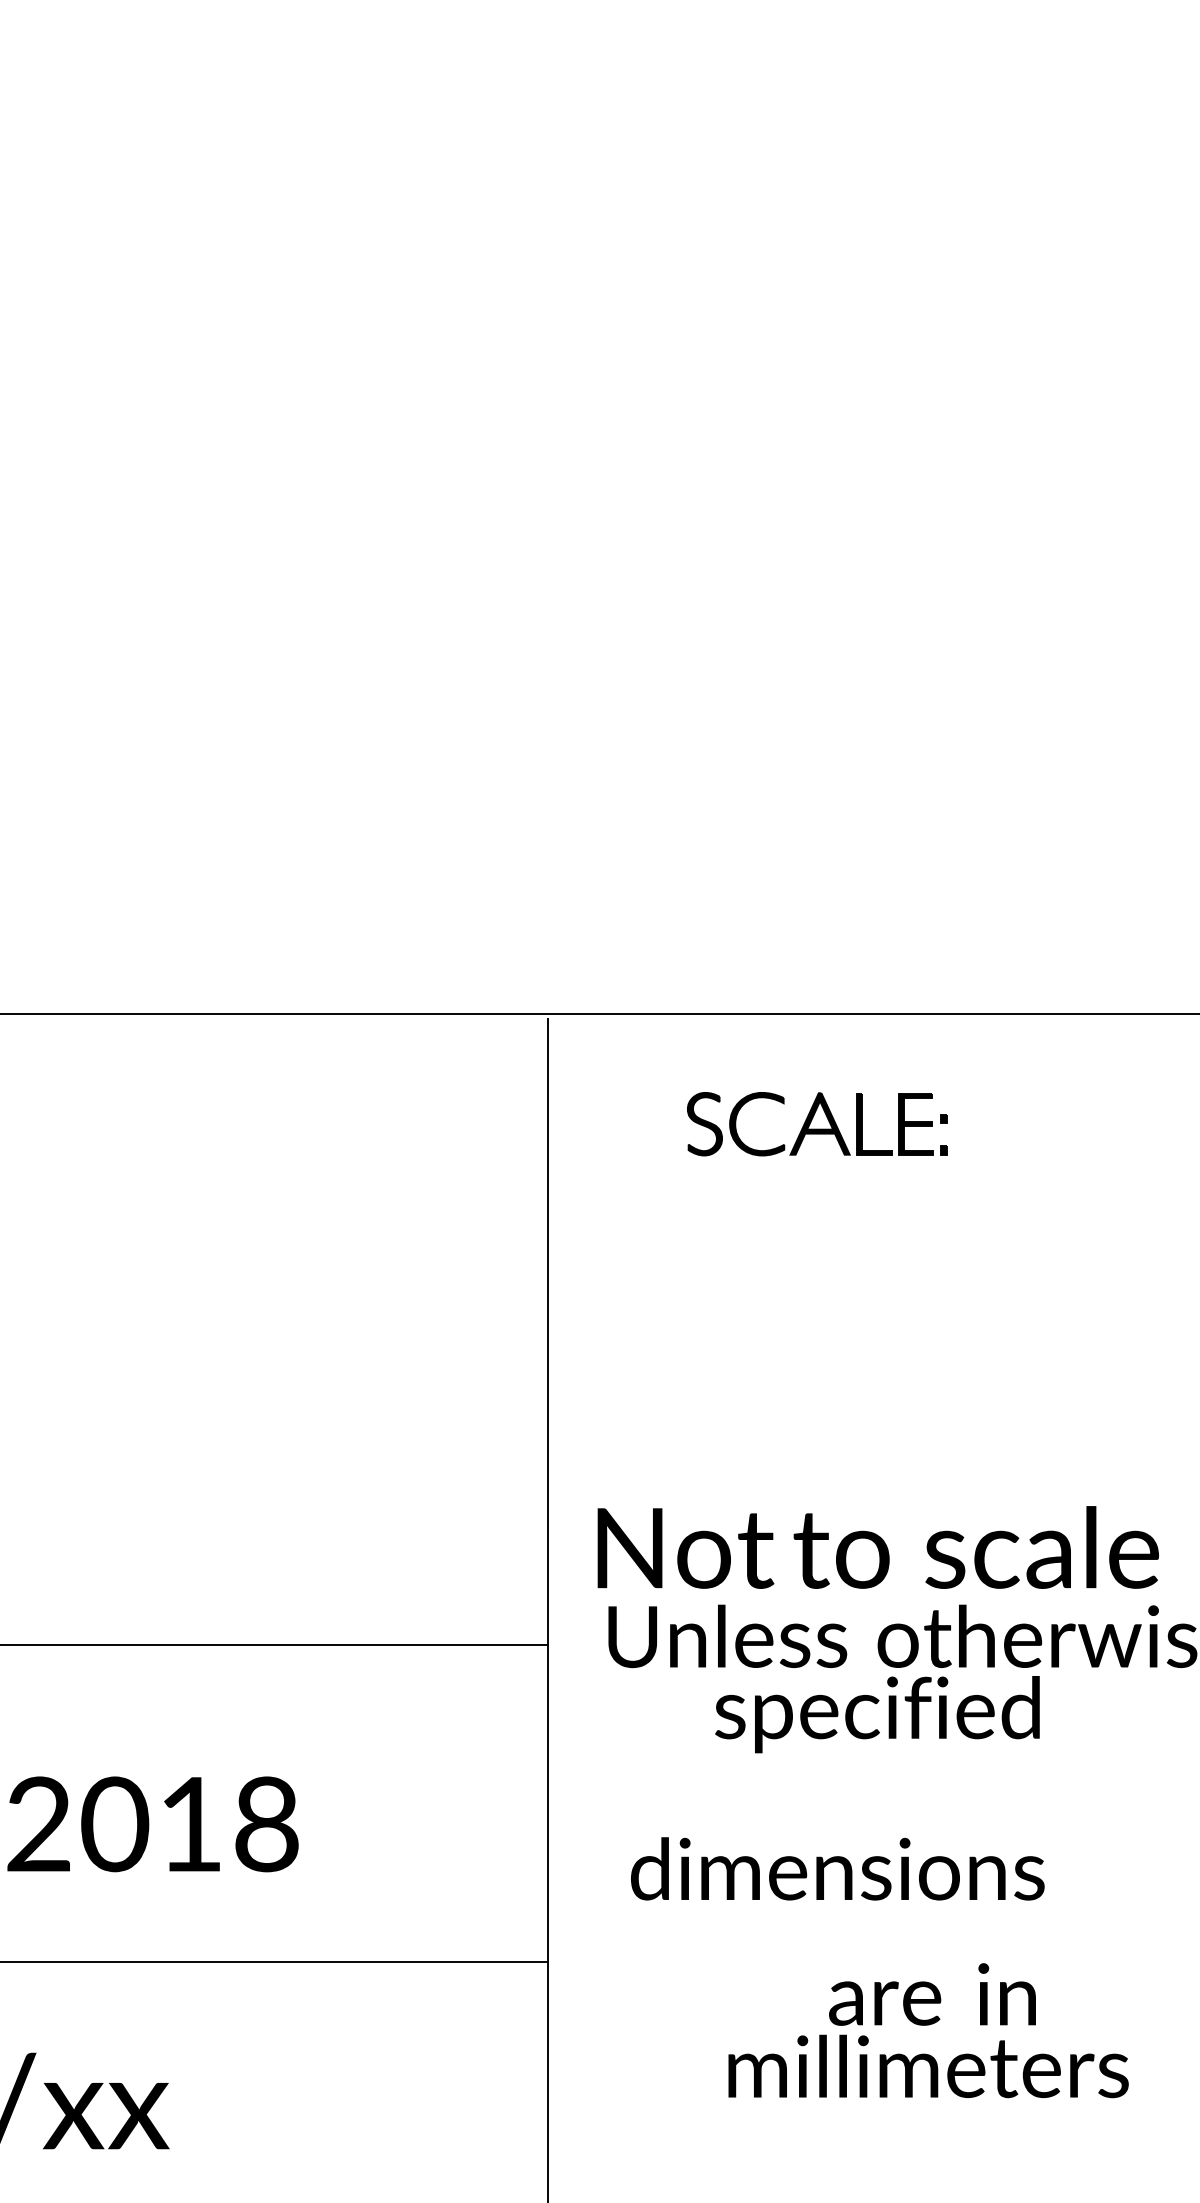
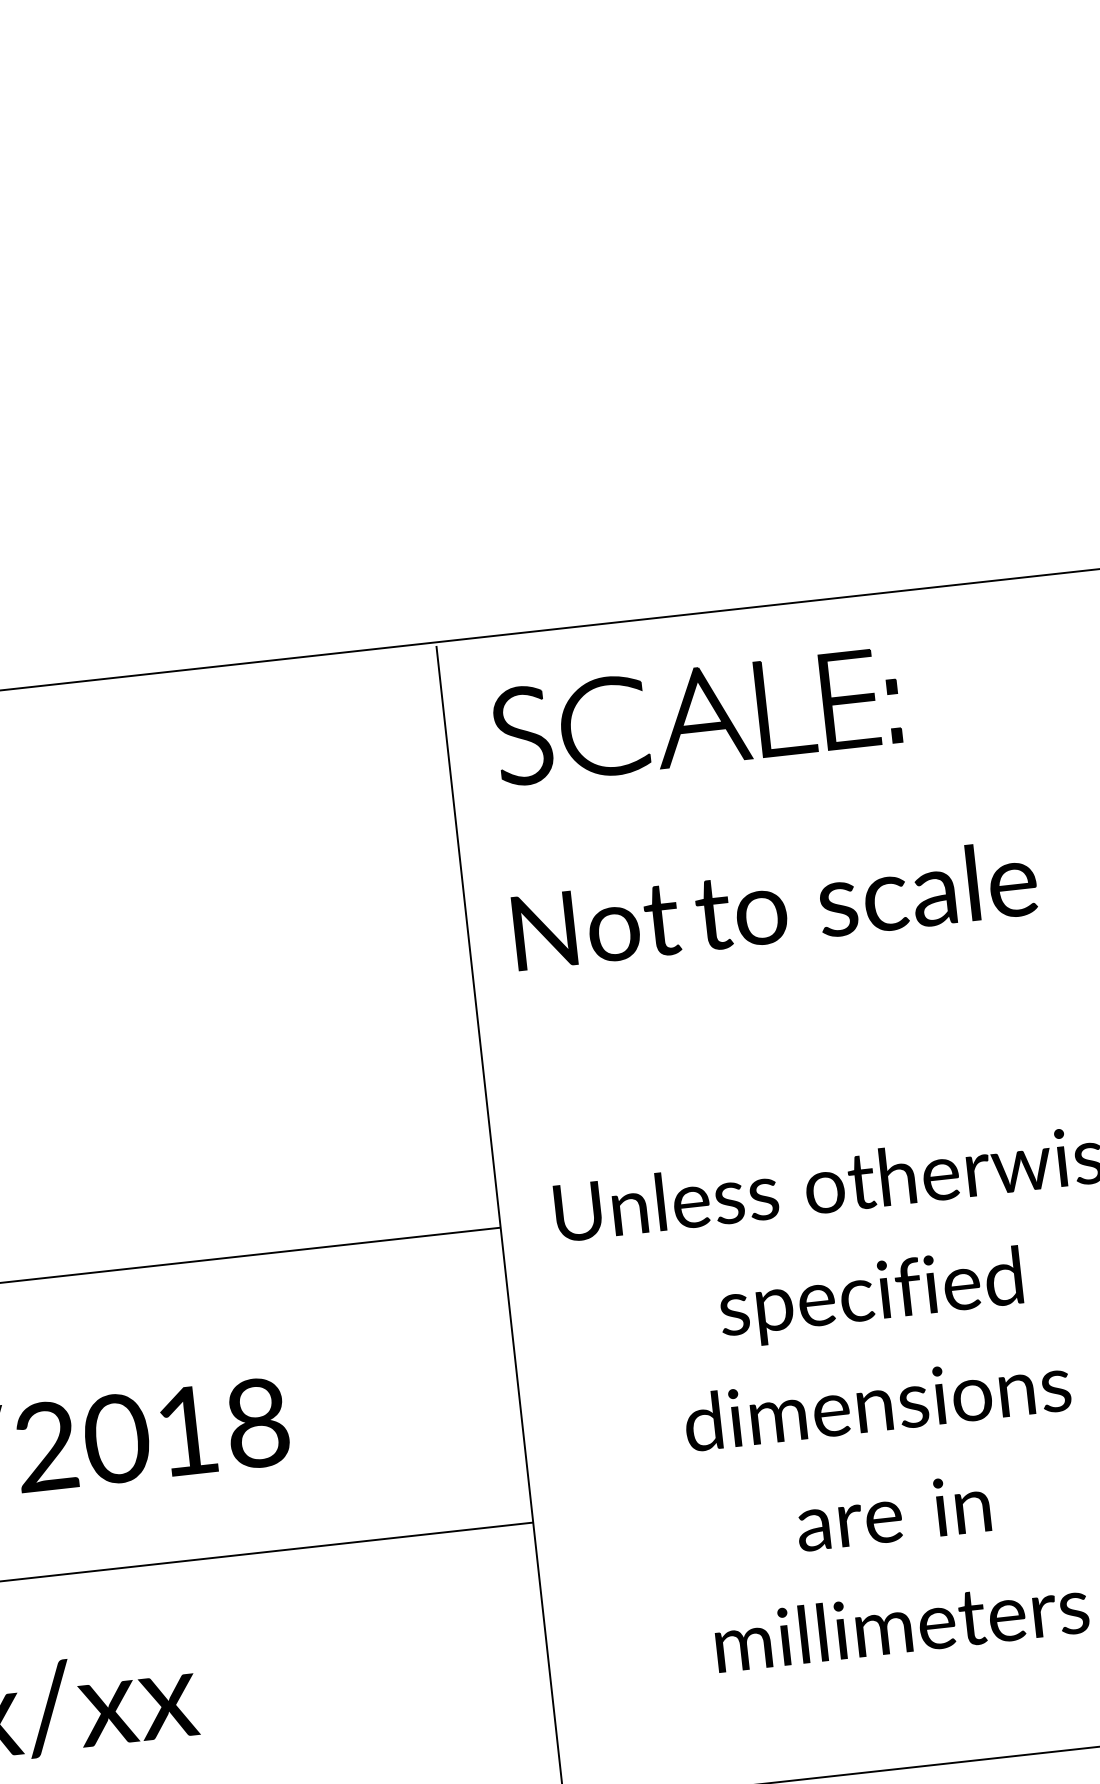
part: (816, 1124) -> (696, 717), size x1.67
text: (877, 1547) -> (774, 904), moved
text: (877, 1714) -> (871, 1297), moved
text: (837, 1868) -> (877, 1401), moved
text: (928, 2066) -> (901, 1623), moved

